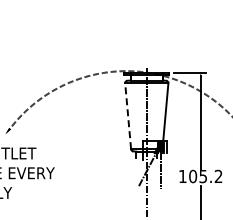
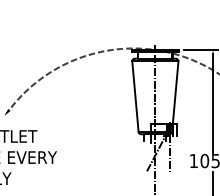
line: (128, 115) -> (135, 95), dashed -> solid

